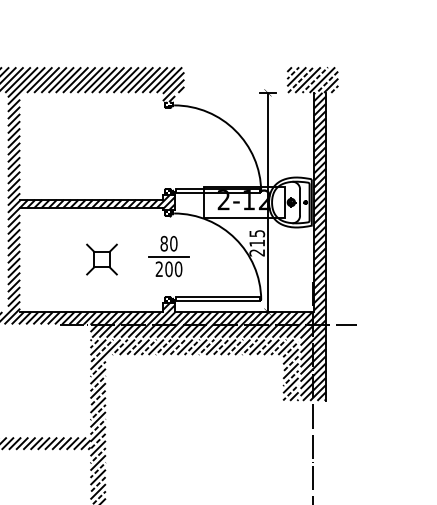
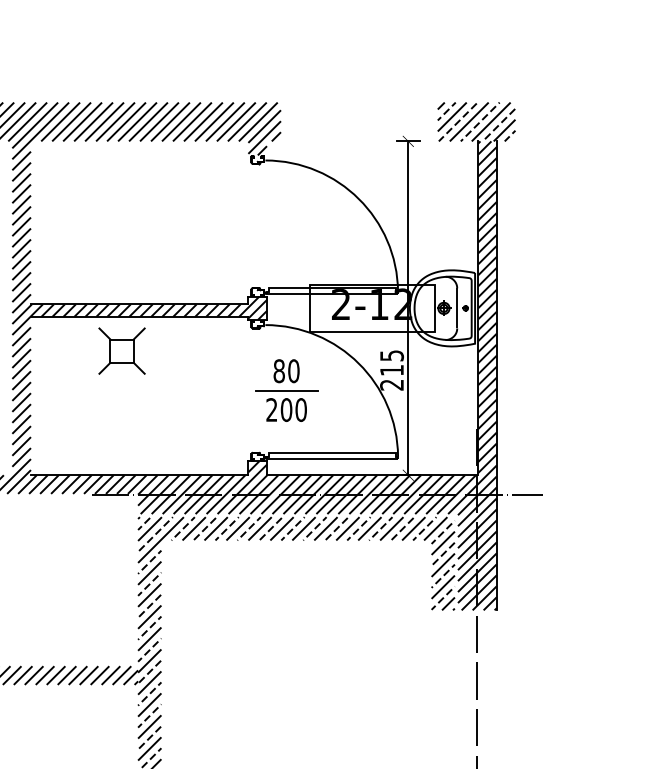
part: (168, 256) -> (285, 390), moved
part: (101, 259) -> (121, 350), moved

